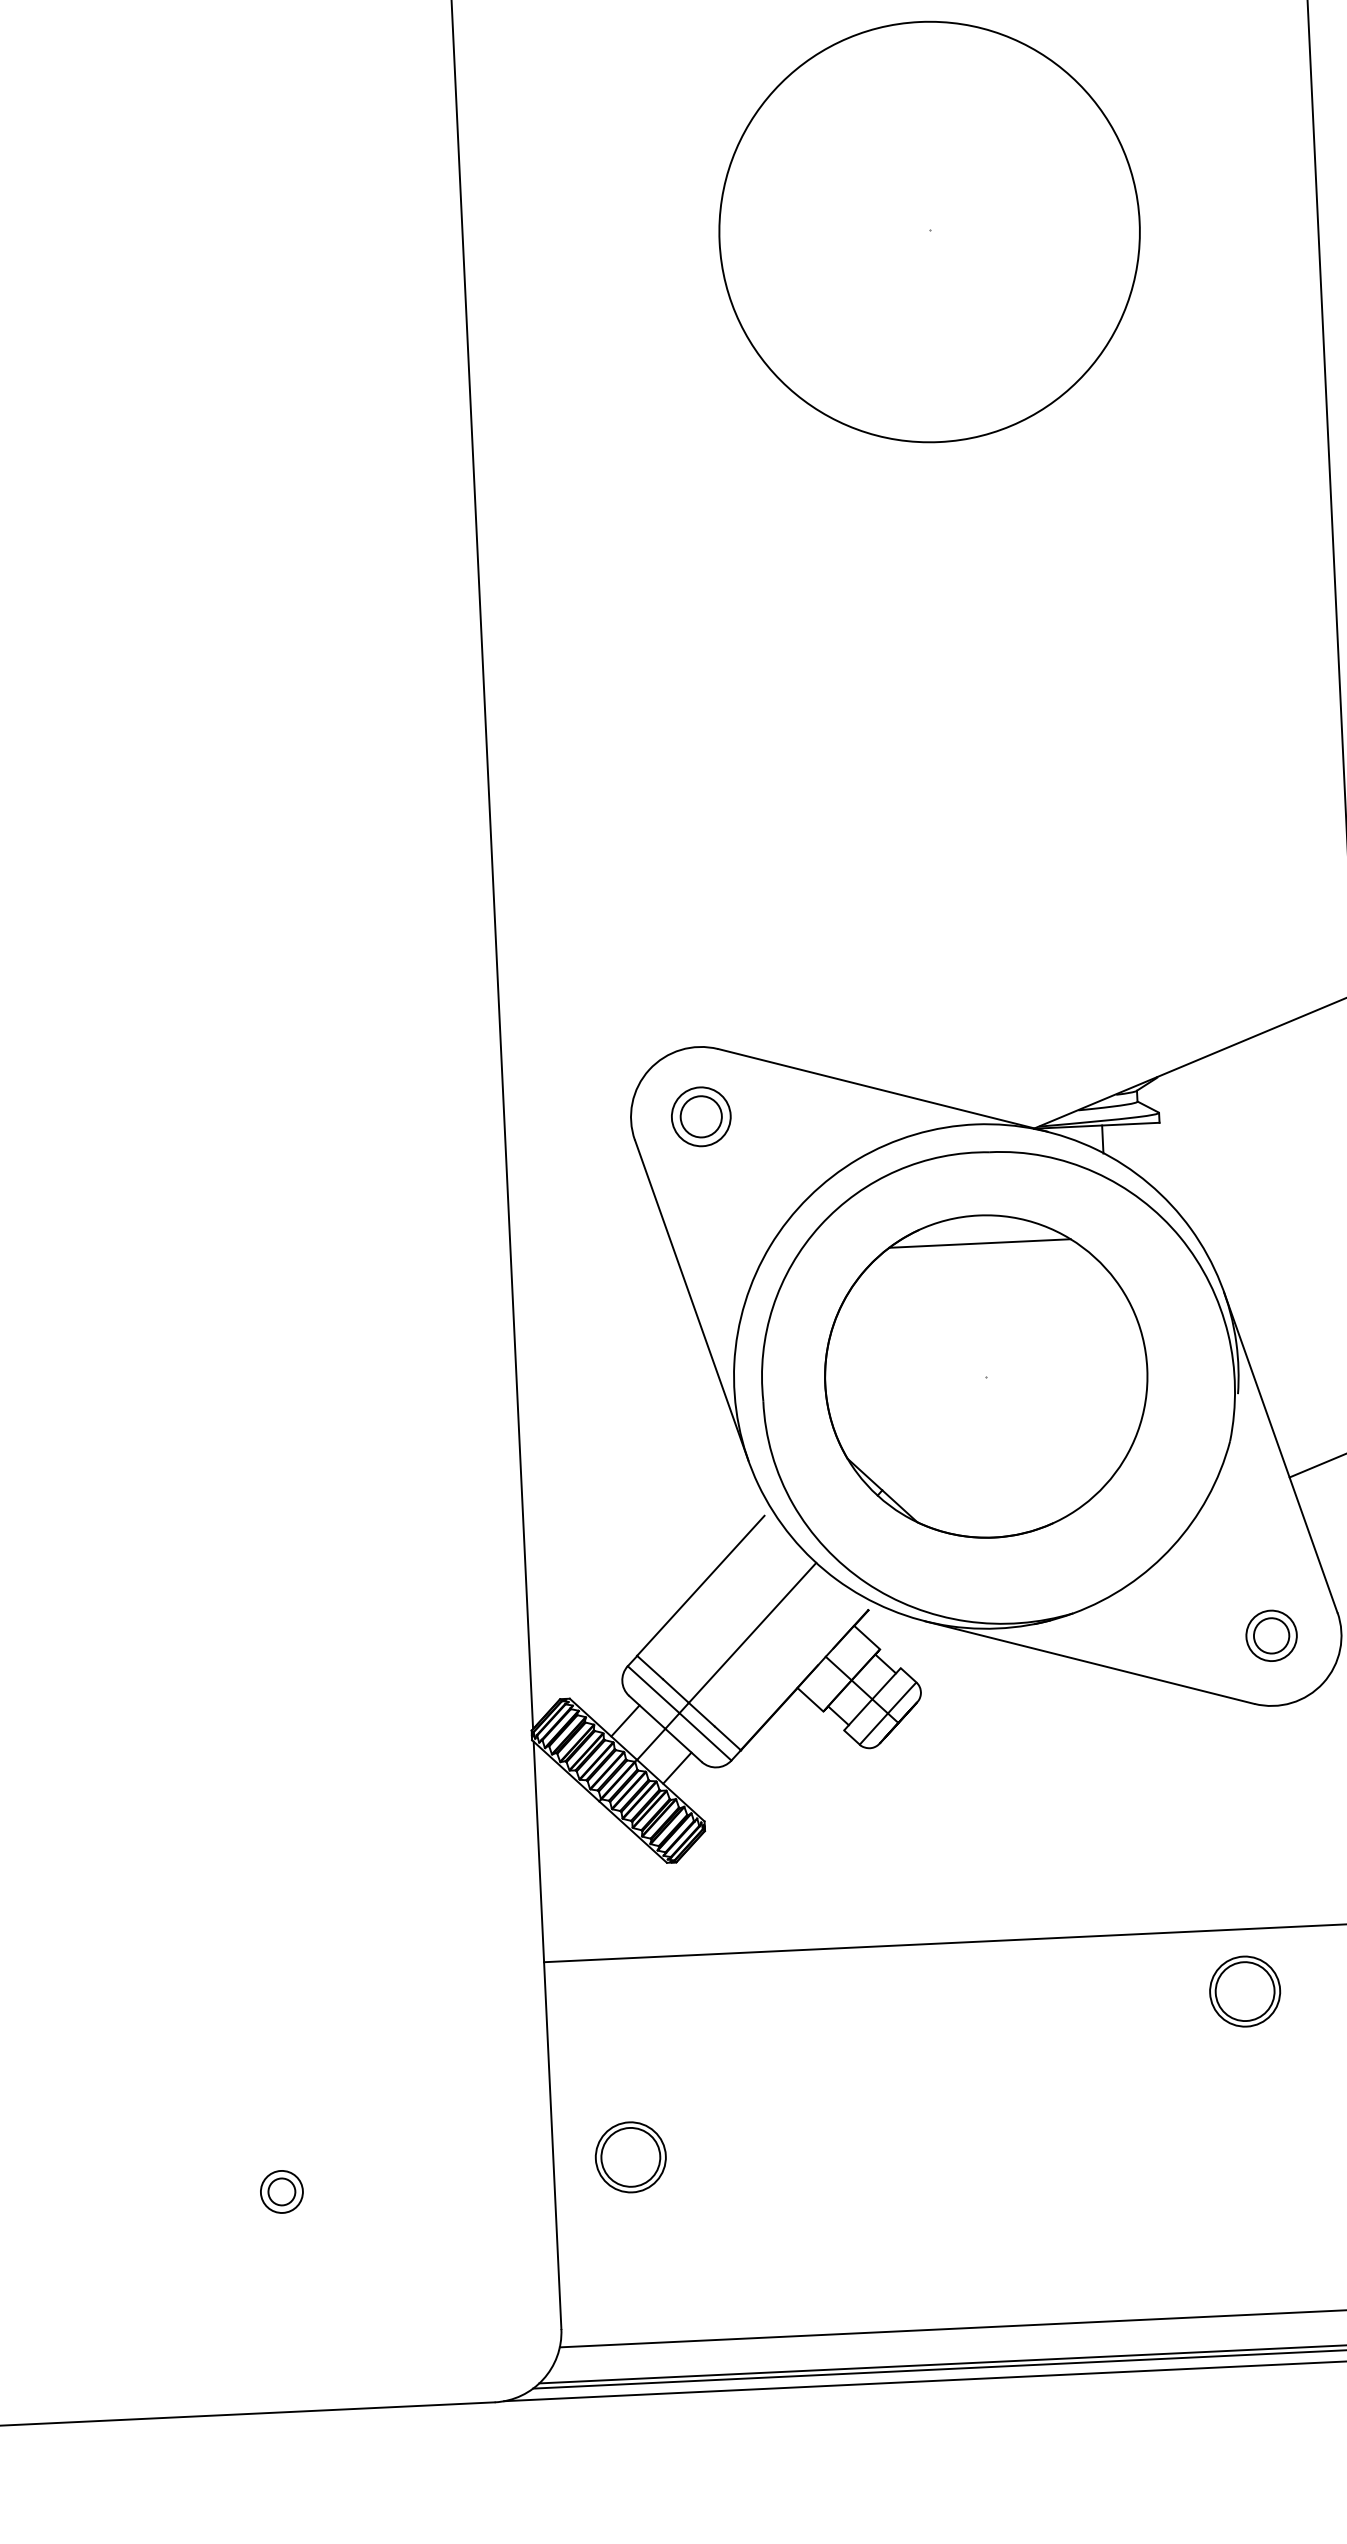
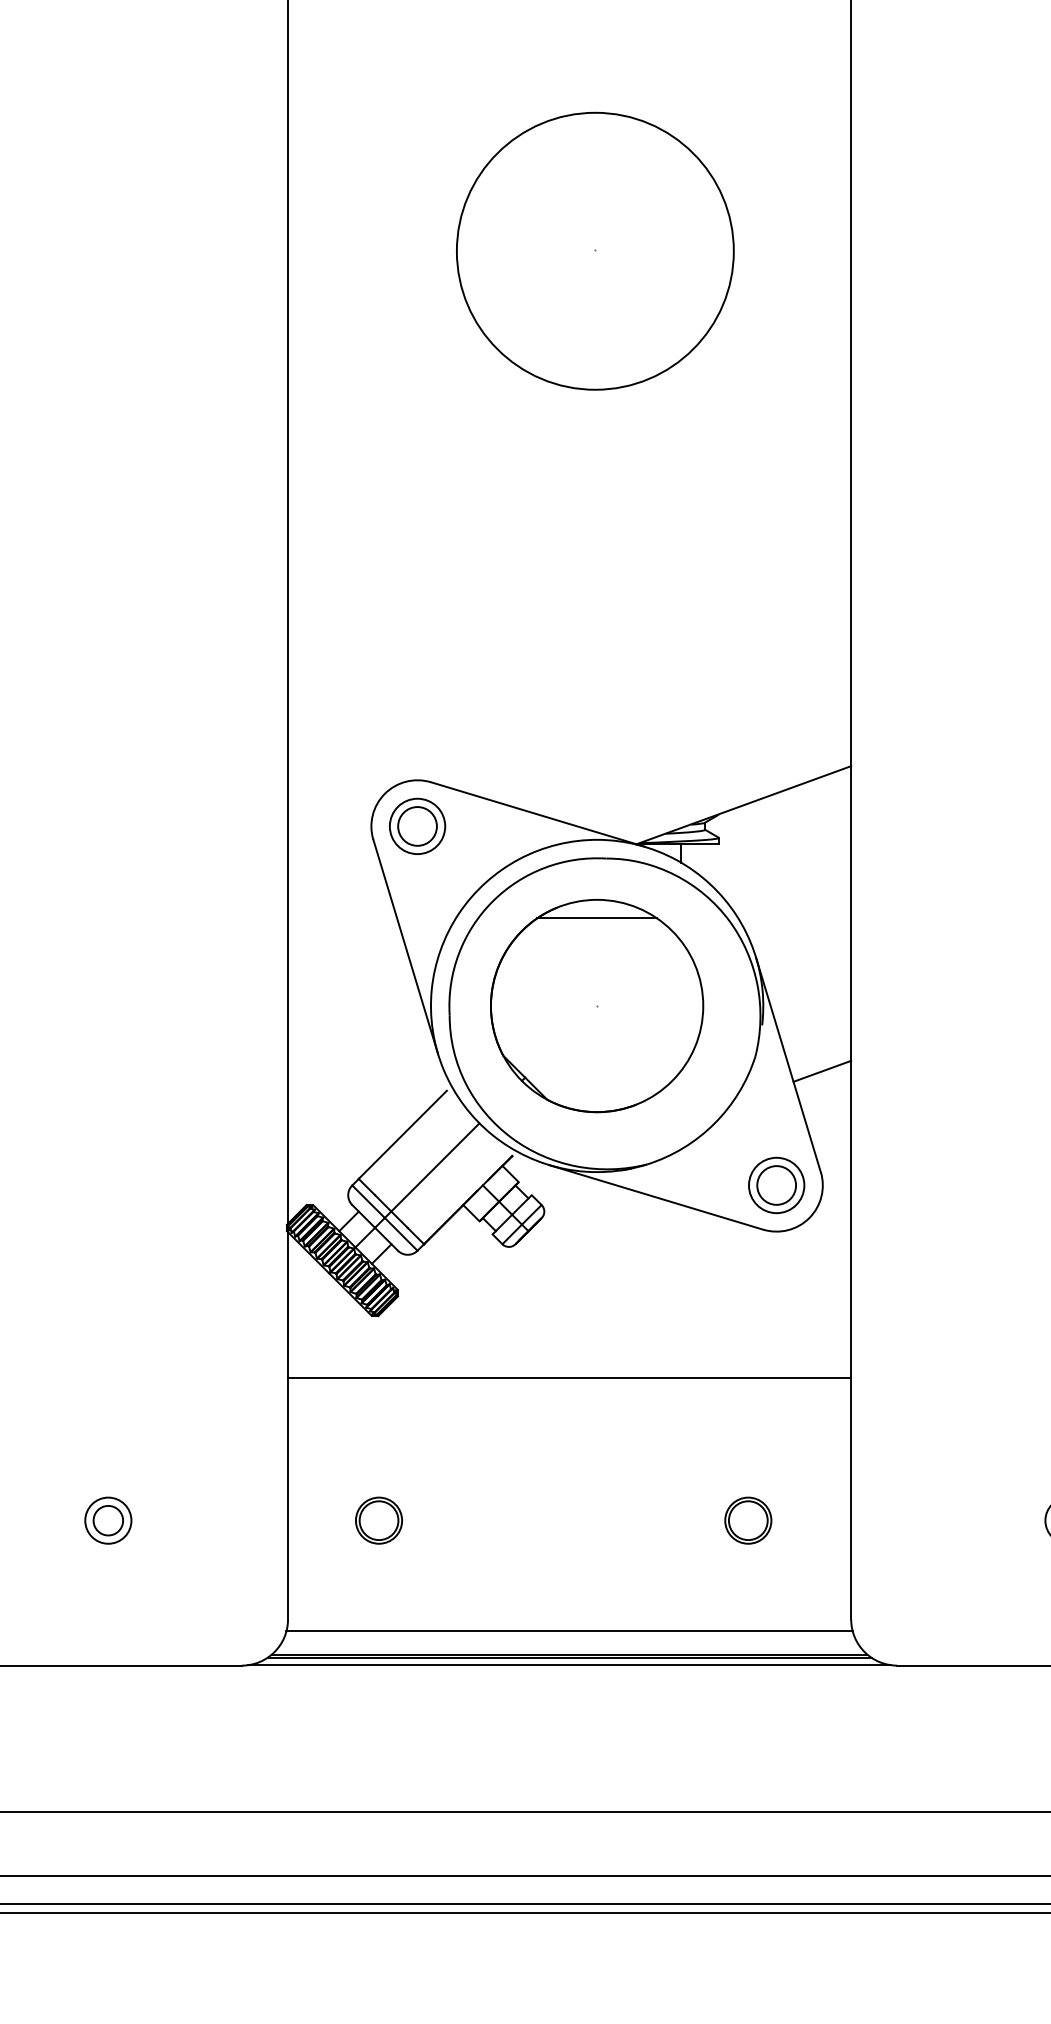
part: (700, 1115) -> (417, 825), size x1.43
part: (1271, 1635) -> (776, 1185), size x1.67
part: (1245, 1991) -> (748, 1520), moved
part: (630, 2157) -> (378, 1520), moved
part: (282, 2191) -> (108, 1520), size x1.67

